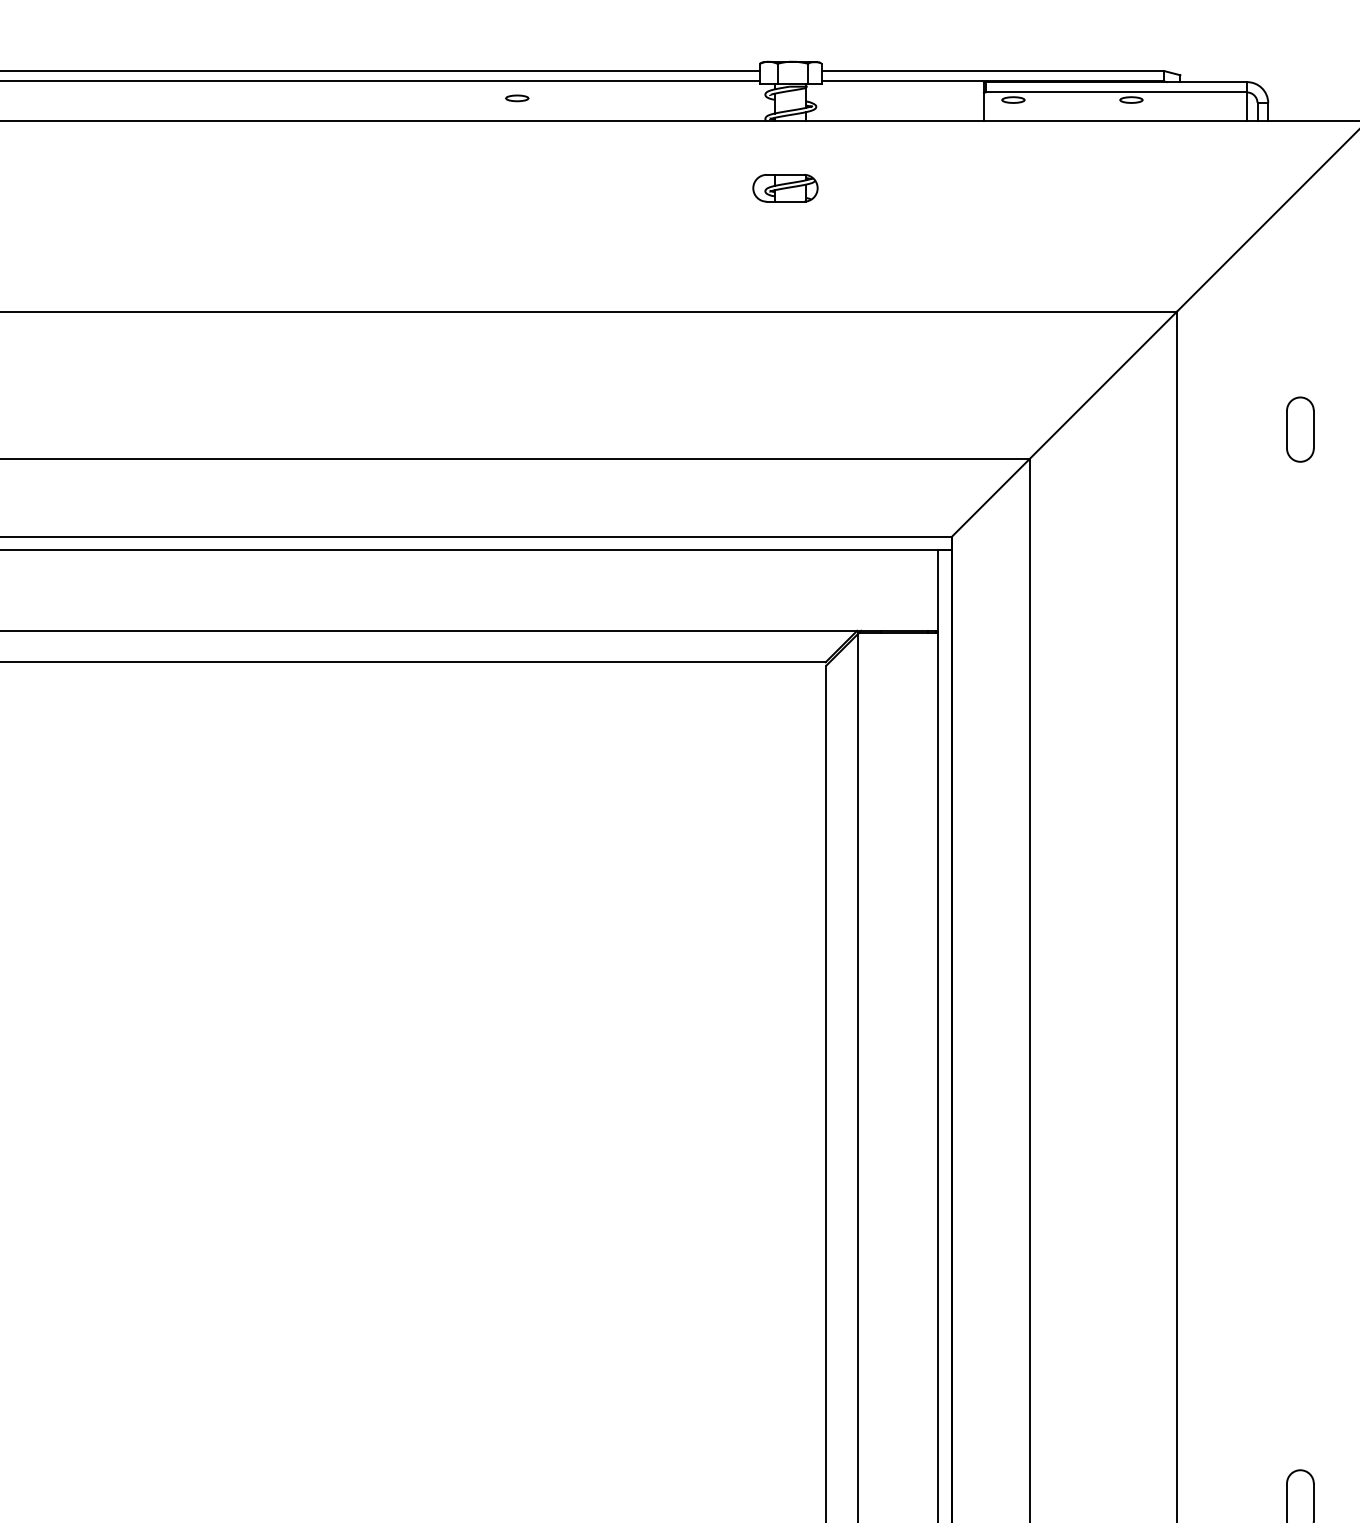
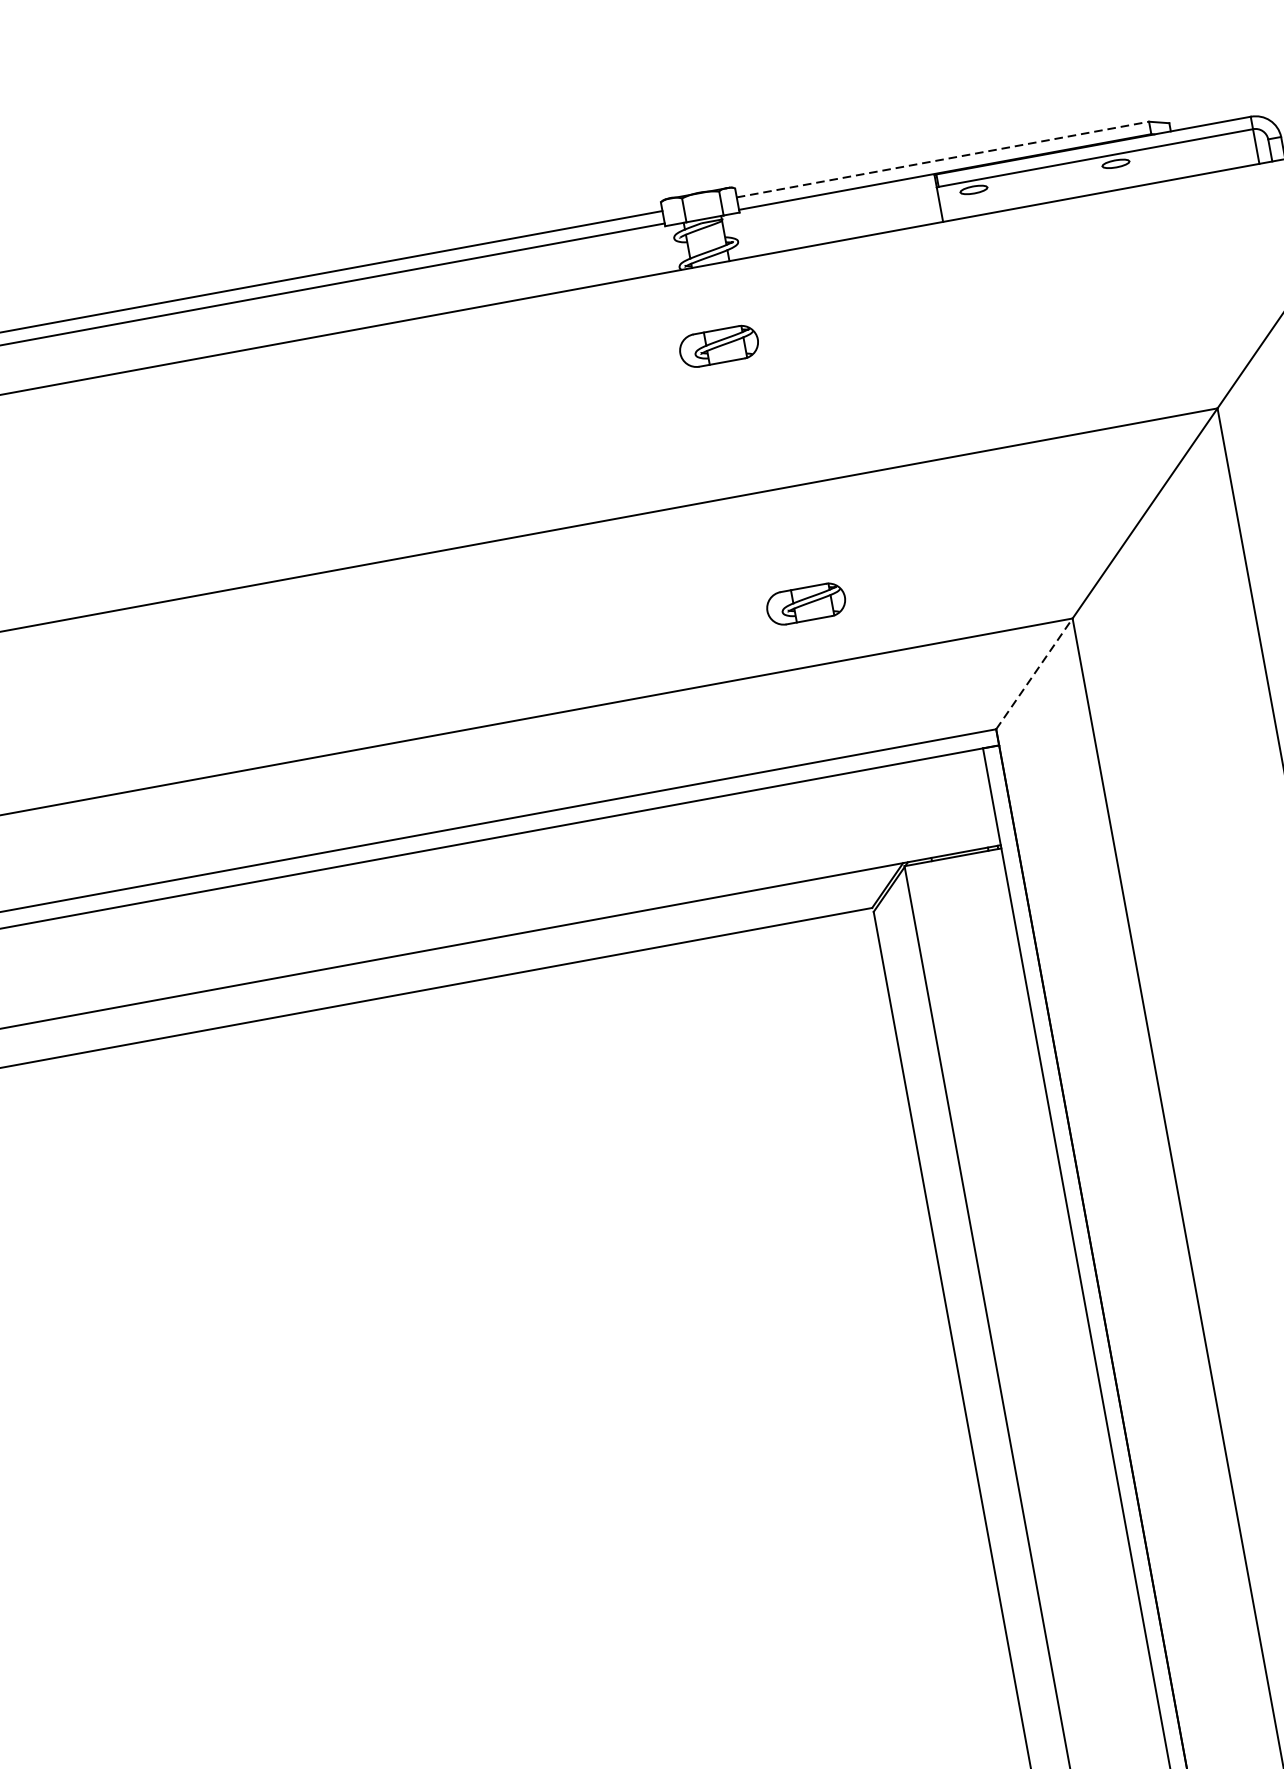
line: (993, 71) -> (943, 159), solid -> dashed
part: (517, 98) -> (376, 297), removed
part: (817, 408) -> (806, 604), added
line: (990, 498) -> (1034, 674), solid -> dashed

